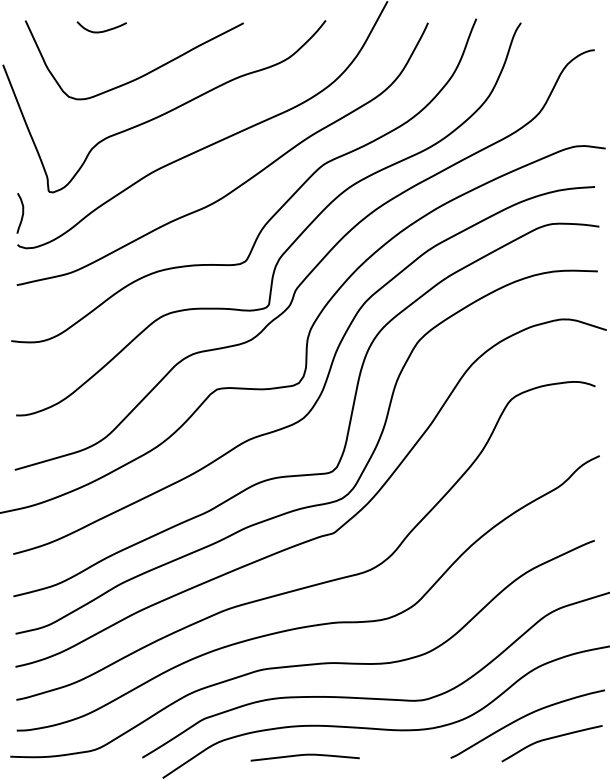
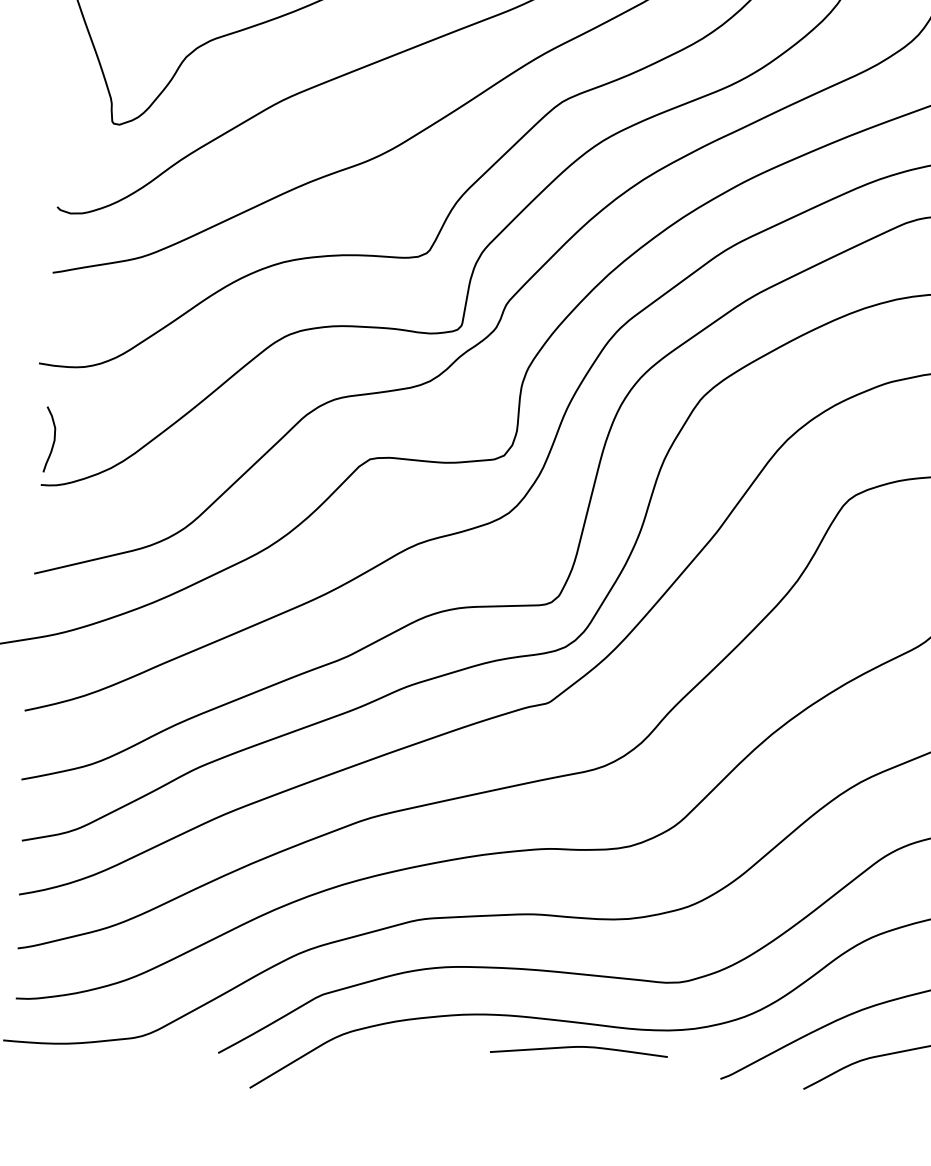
curve: (22, 213) -> (53, 439), moved
curve: (304, 755) -> (578, 1047), moved

